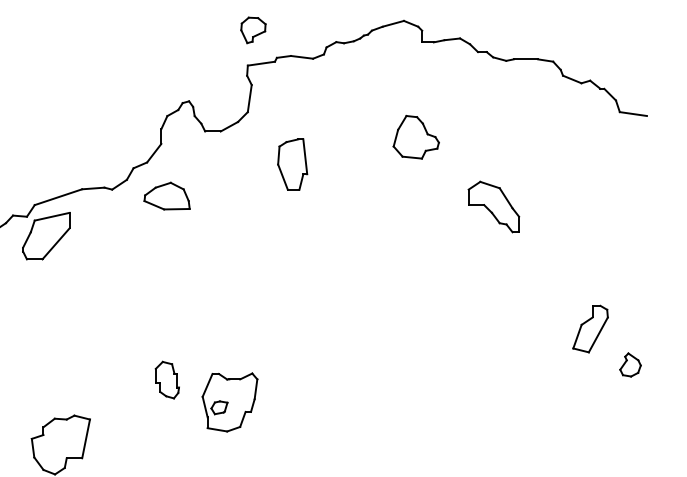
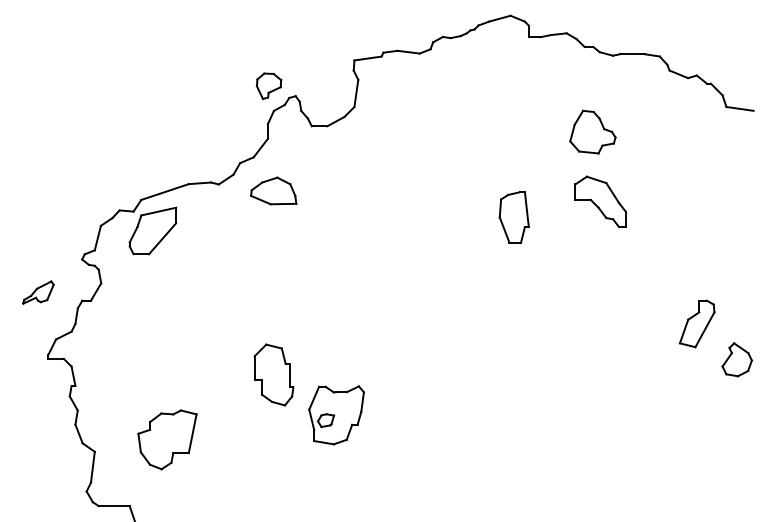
part: (252, 30) -> (268, 86), moved
part: (415, 136) -> (592, 131), moved
part: (291, 164) -> (513, 217), moved
part: (629, 364) -> (736, 359), size x1.43
part: (166, 379) -> (273, 374), size x1.67
part: (229, 402) -> (336, 415), moved

